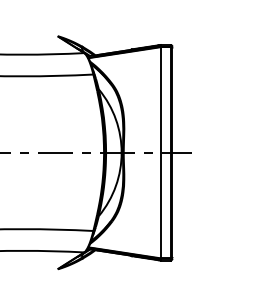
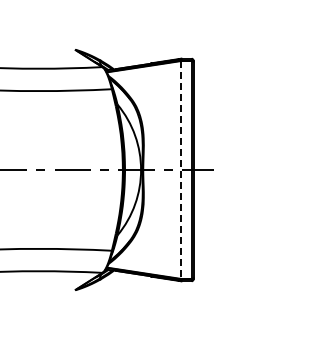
line: (160, 152) -> (181, 169), solid -> dashed

